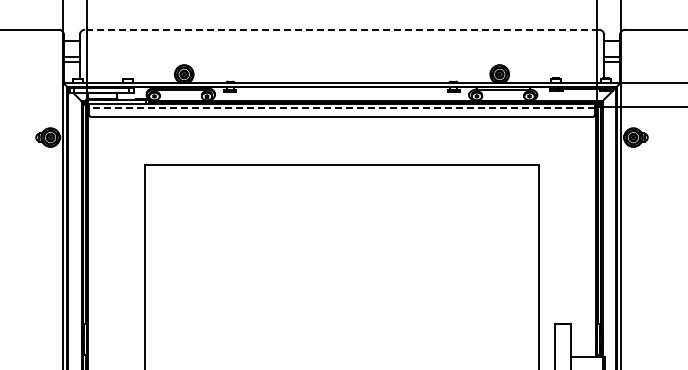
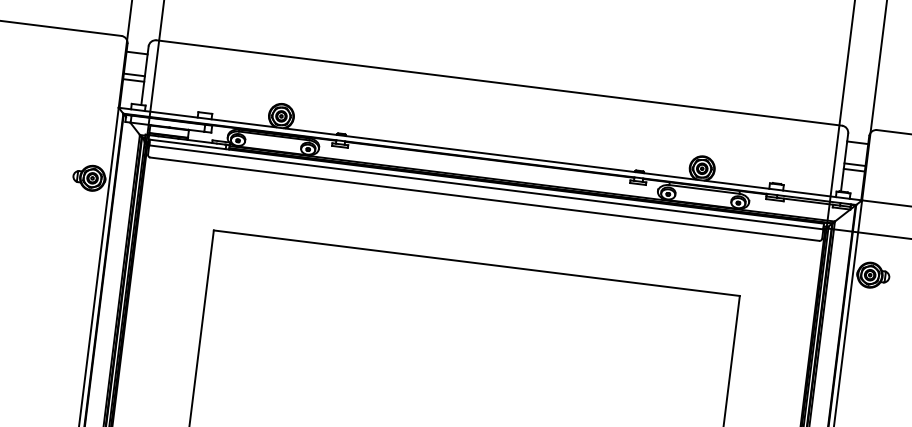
line: (342, 29) -> (499, 82), dashed -> solid
line: (342, 108) -> (486, 188), dashed -> solid

